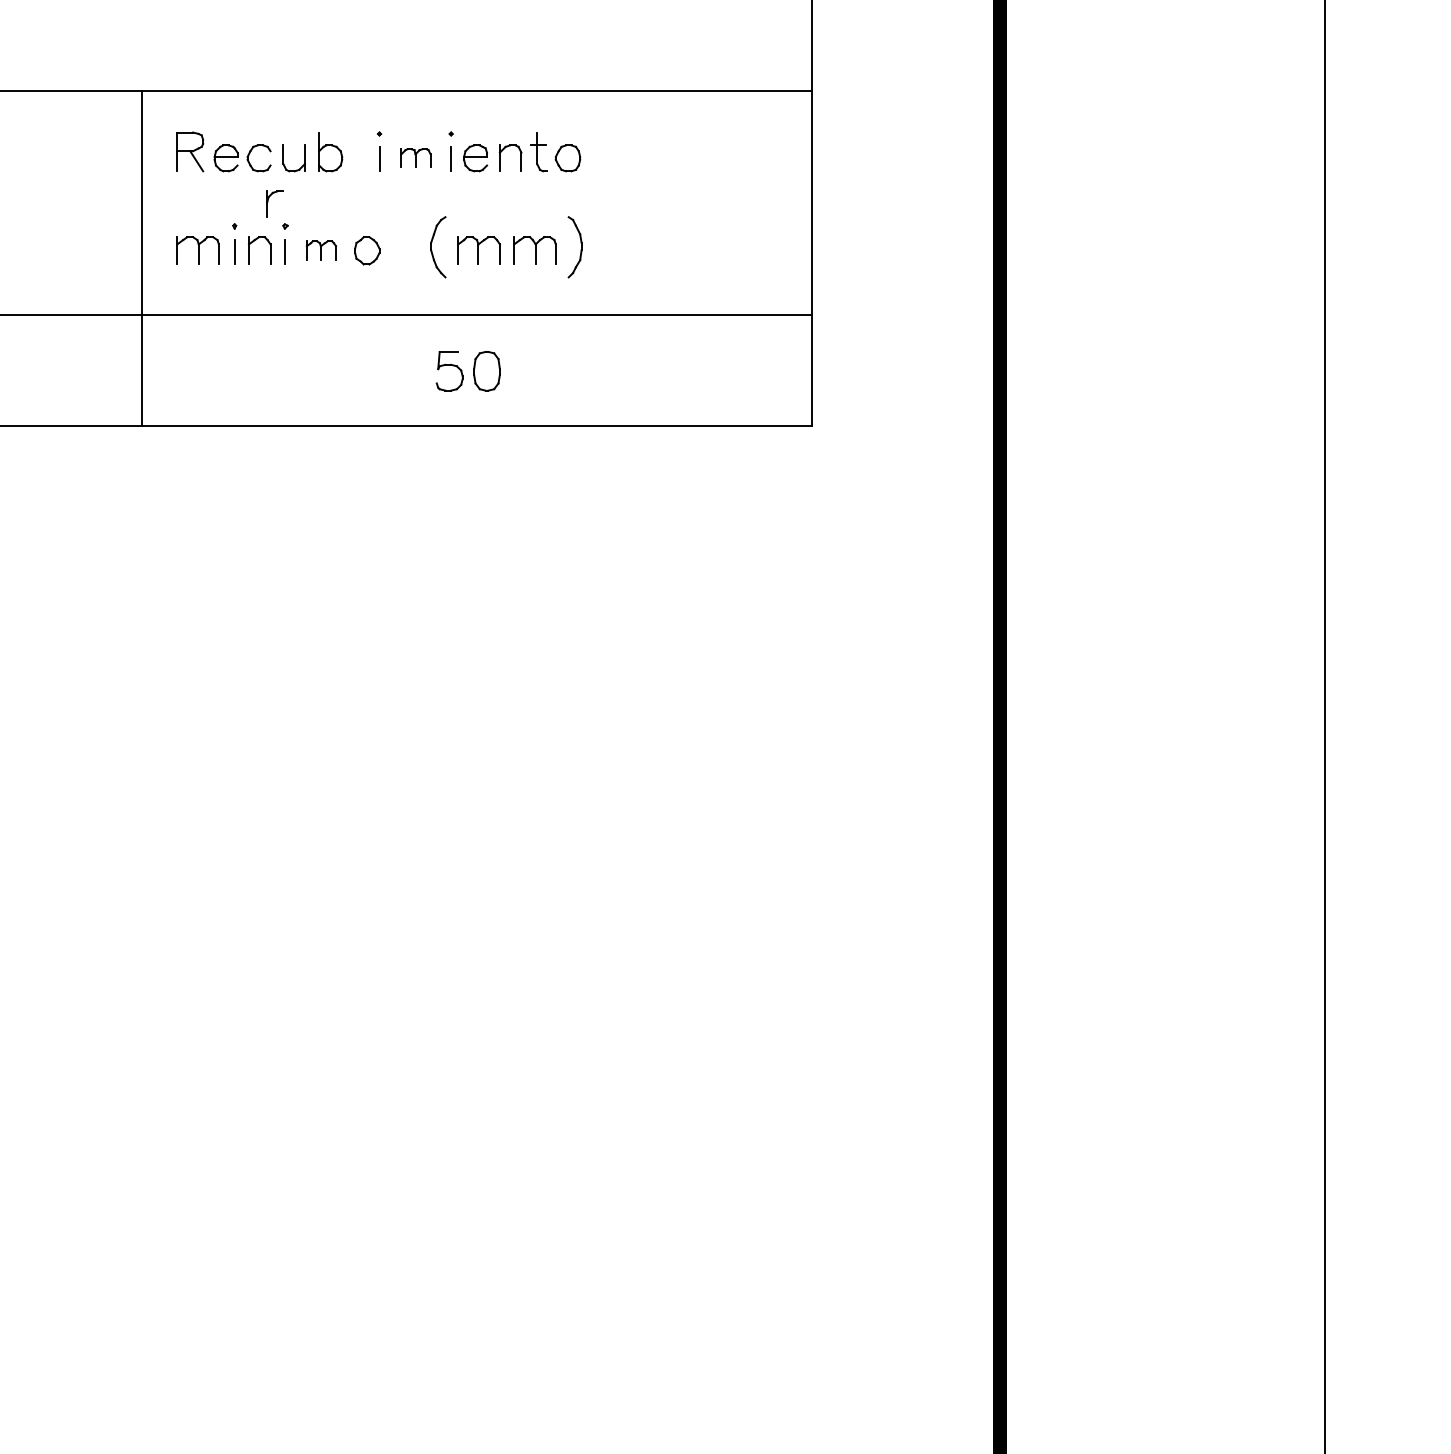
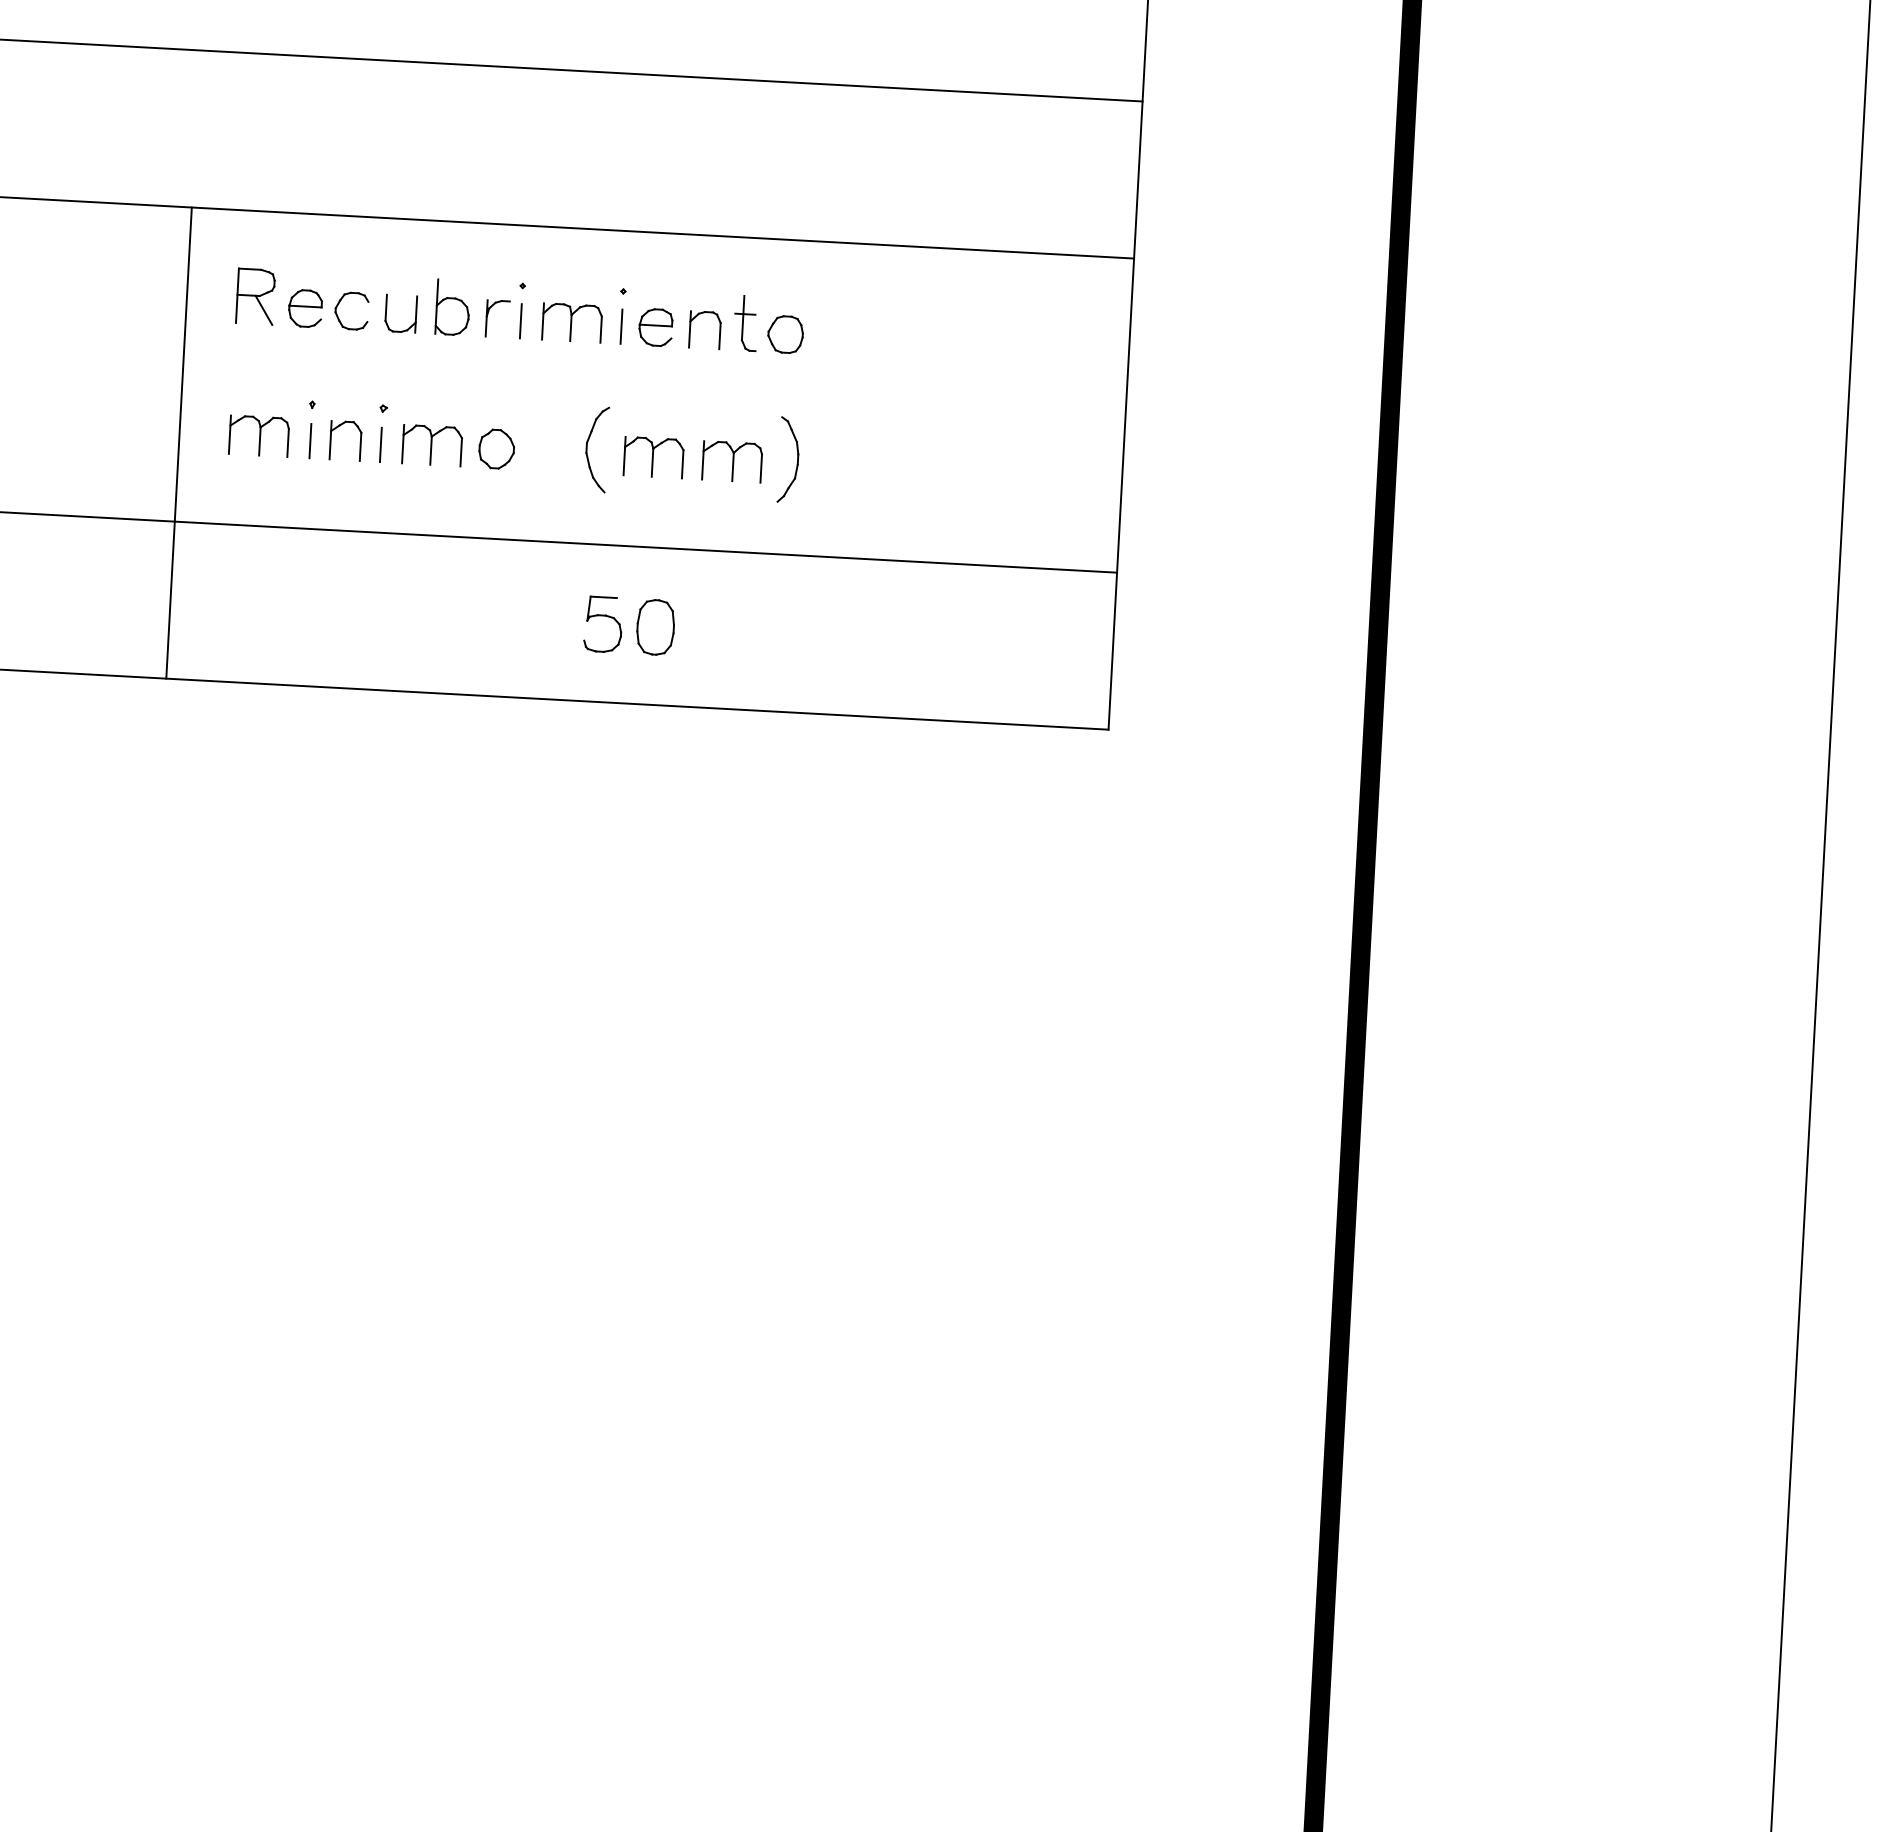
part: (415, 157) -> (571, 321), size x1.43
part: (268, 202) -> (488, 315), moved
part: (321, 250) -> (432, 445), size x1.43

